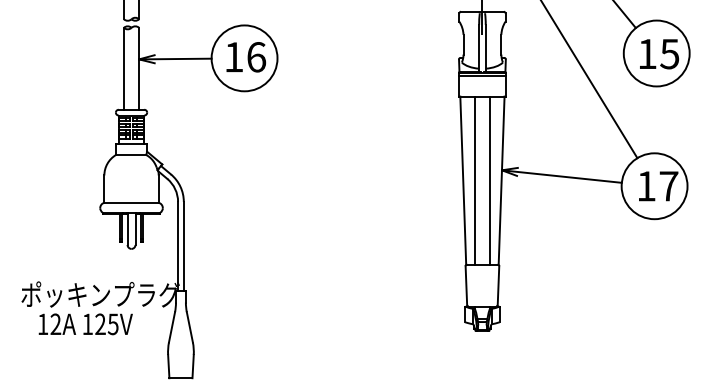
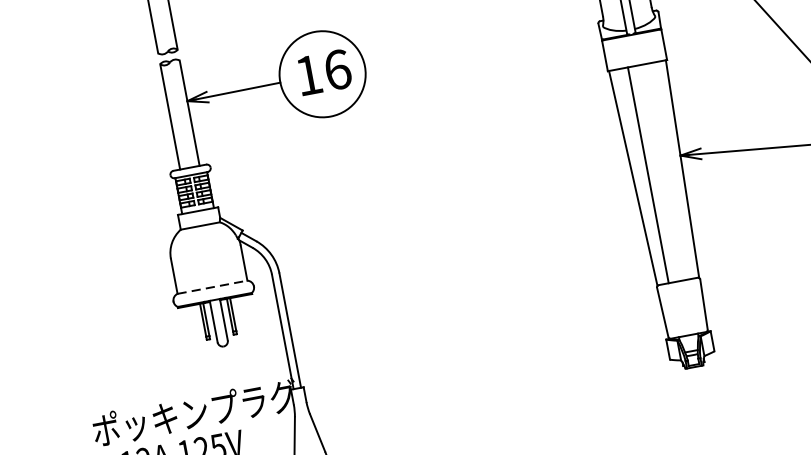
line: (482, 76) -> (632, 39), removed
line: (489, 180) -> (666, 171), removed
line: (132, 202) -> (213, 286), solid -> dashed

